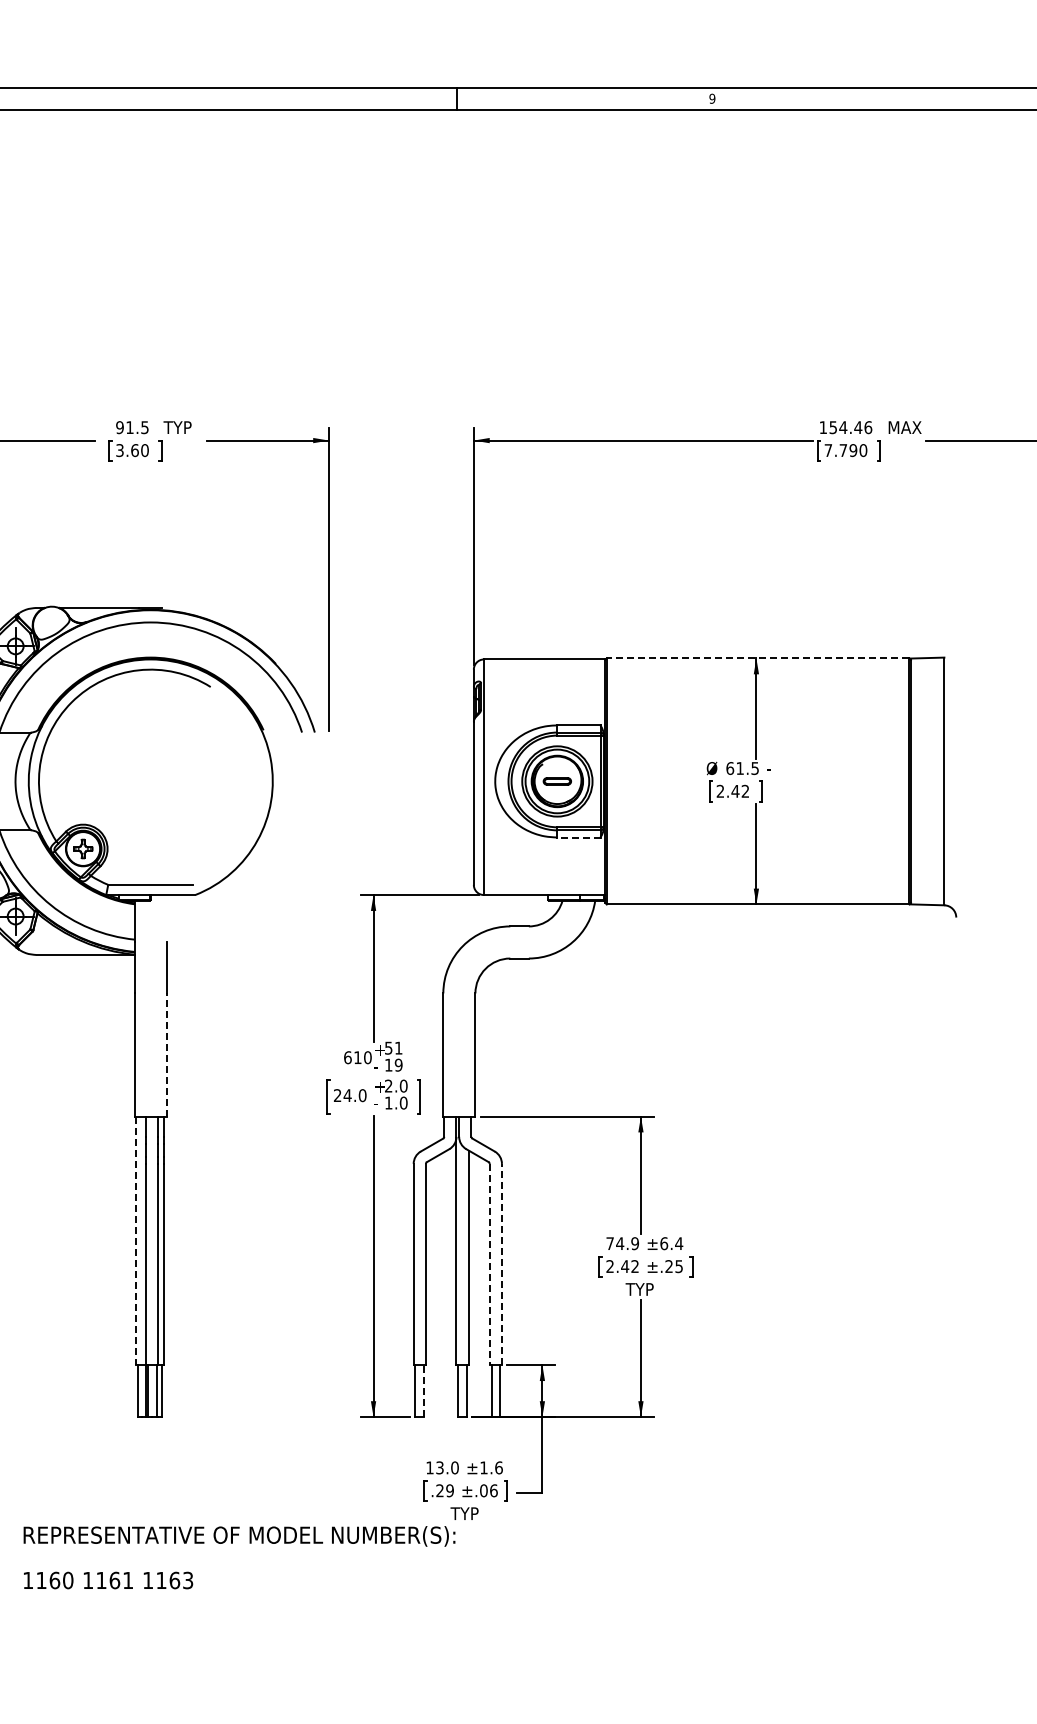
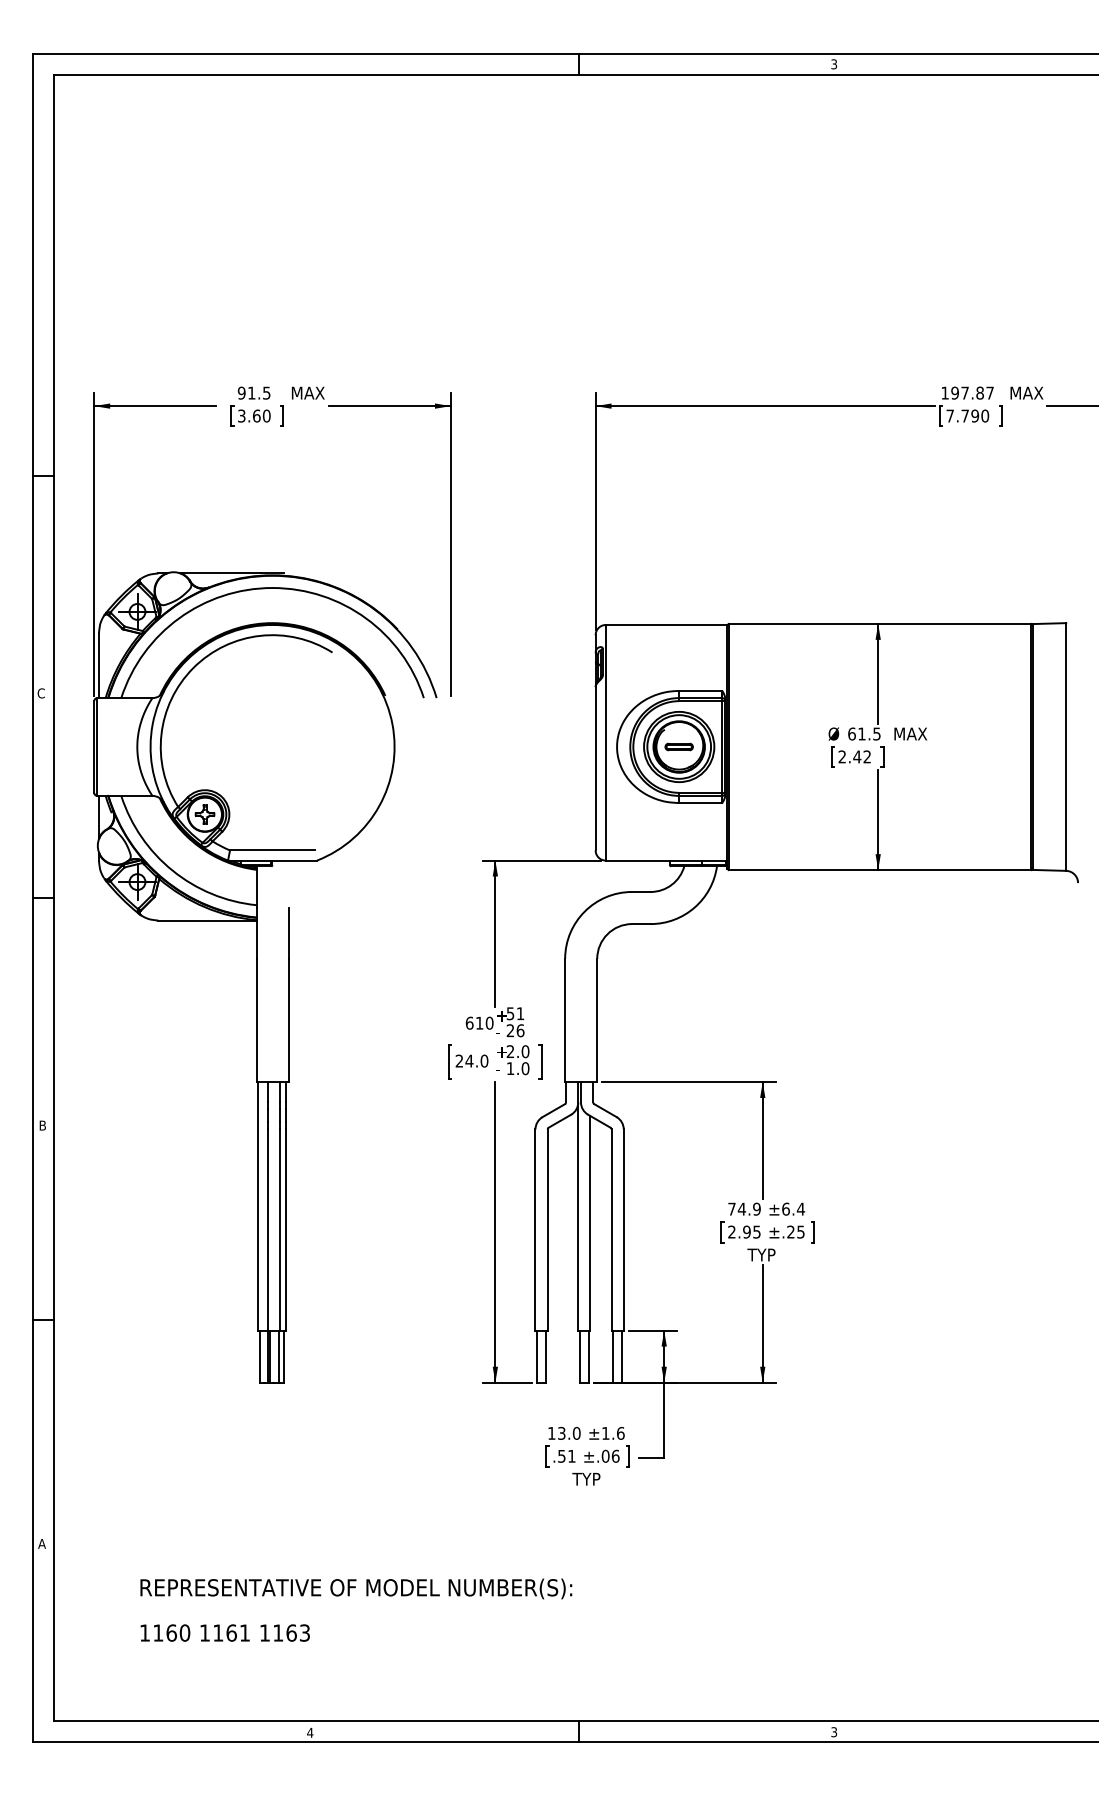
text: (712, 98) -> (834, 64), 9 -> 3
text: (182, 426) -> (304, 392), TYP -> MAX
text: (850, 426) -> (972, 392), 154.46 -> 197.87
line: (757, 657) -> (879, 623), dashed -> solid
text: (786, 767) -> (908, 733), - -> MAX
line: (578, 837) -> (700, 803), dashed -> solid
line: (166, 1054) -> (288, 1020), dashed -> solid
text: (393, 1064) -> (515, 1030), 19 -> 26
line: (135, 1240) -> (257, 1206), dashed -> solid
line: (489, 1264) -> (611, 1230), dashed -> solid
line: (501, 1264) -> (623, 1230), dashed -> solid
text: (629, 1265) -> (751, 1231), 2.42 -> 2.95
line: (423, 1390) -> (545, 1356), dashed -> solid
text: (444, 1489) -> (566, 1455), .29 -> .51
text: (239, 1556) -> (356, 1609), moved

